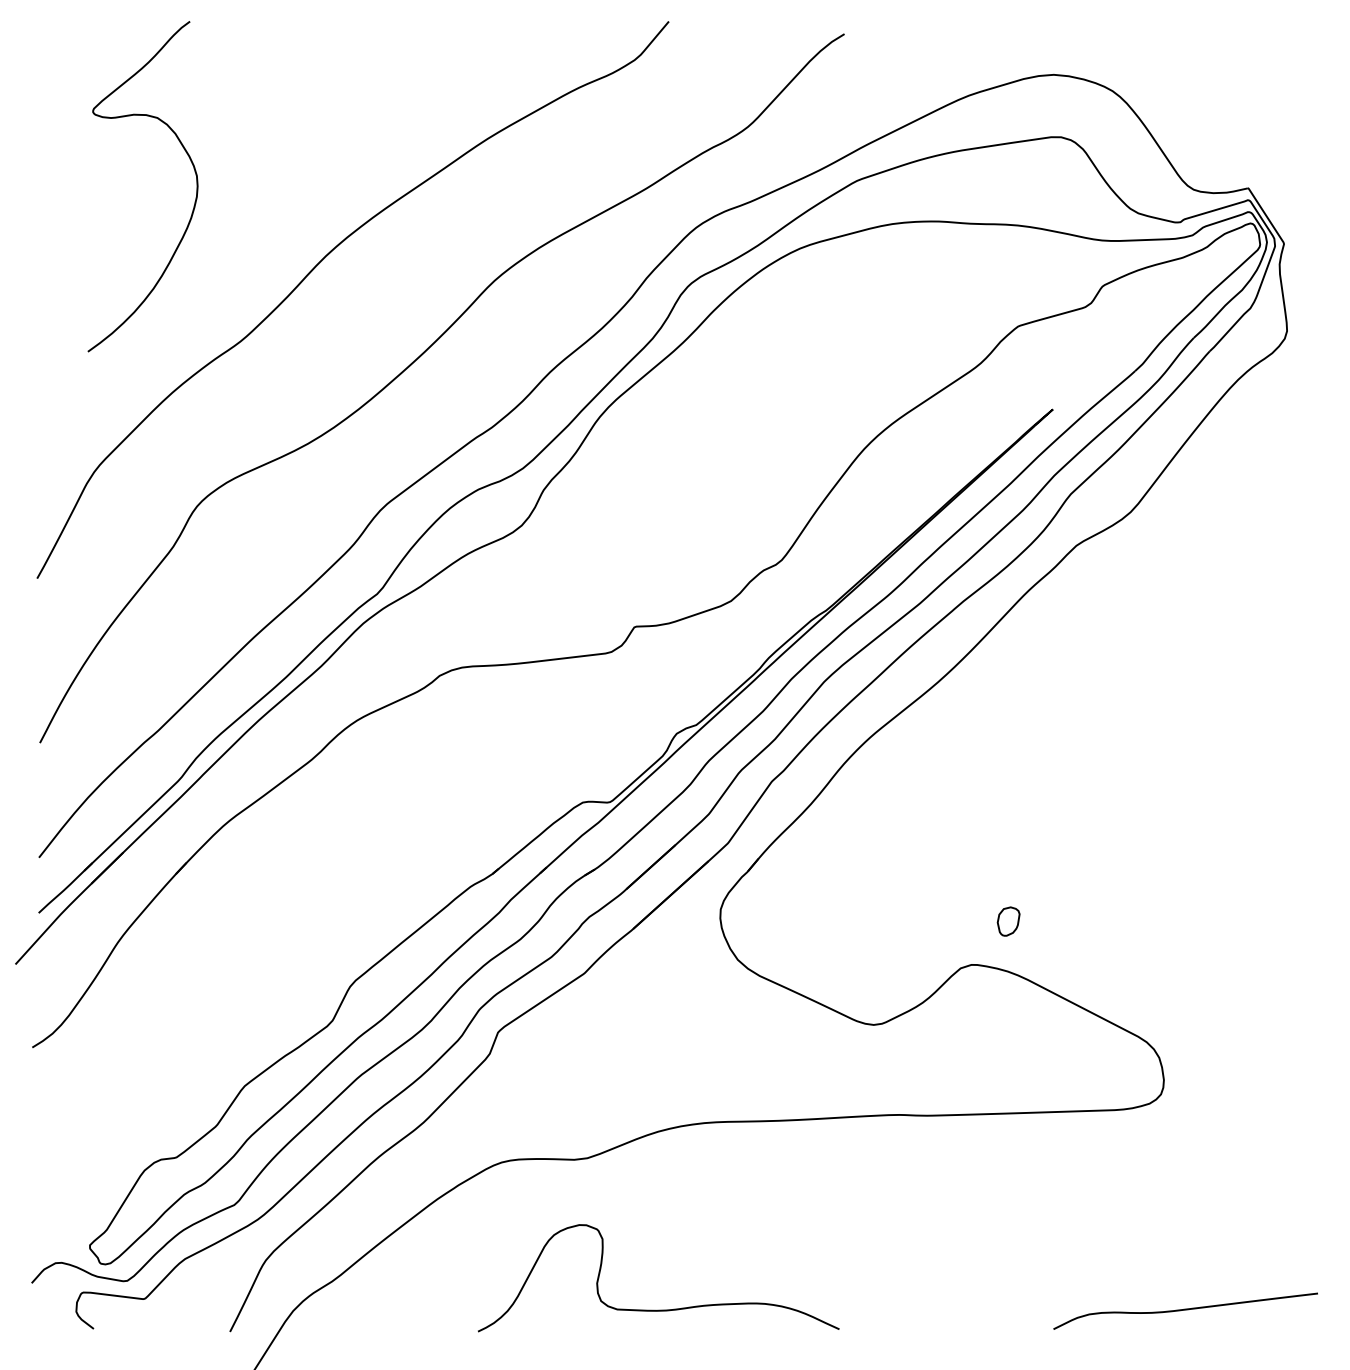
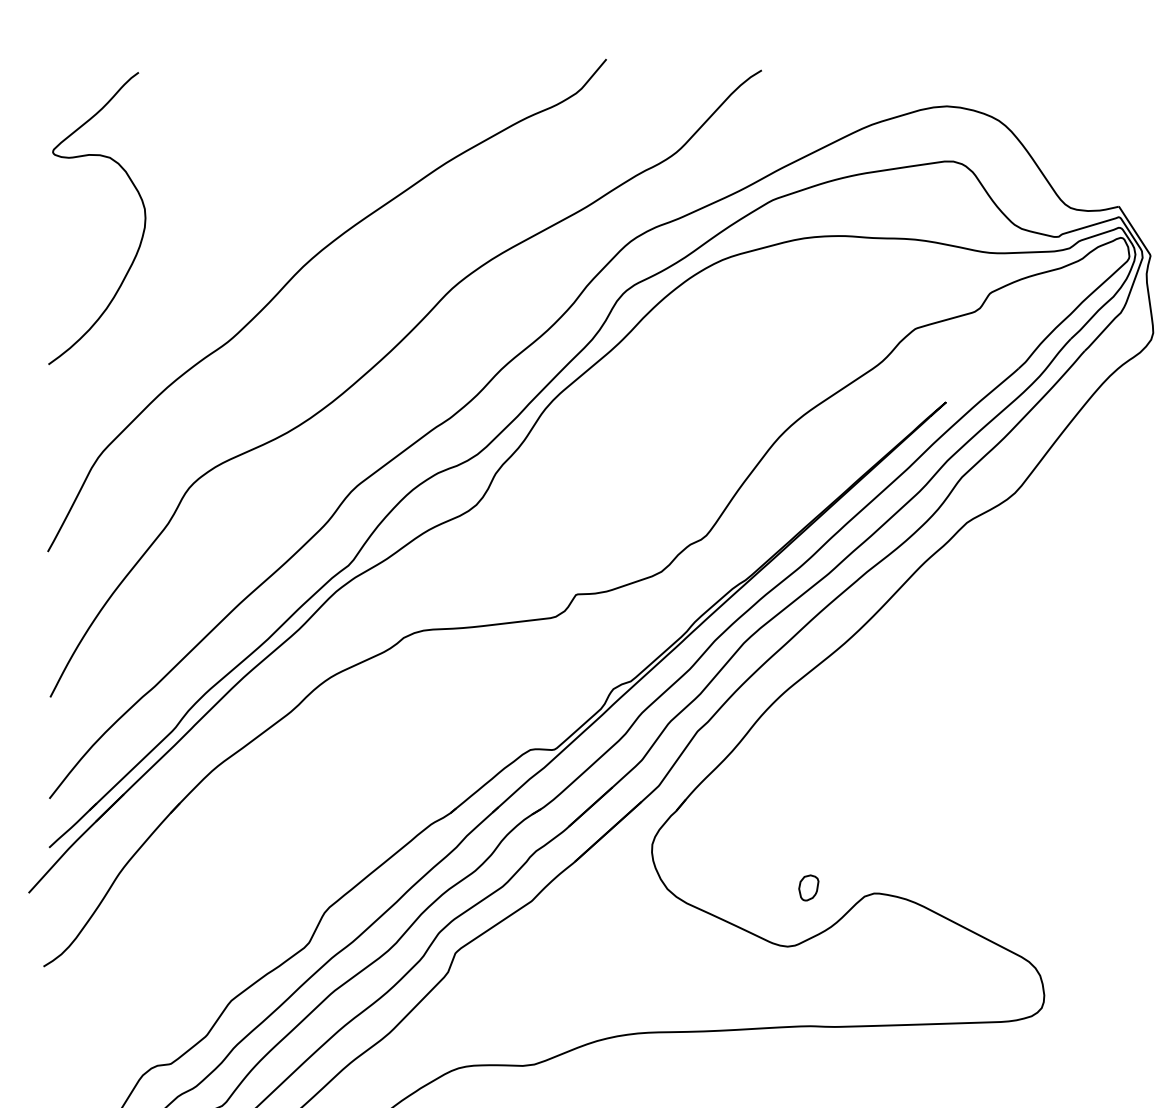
curve: (194, 172) -> (142, 206), moved
part: (1008, 921) -> (808, 887), moved

